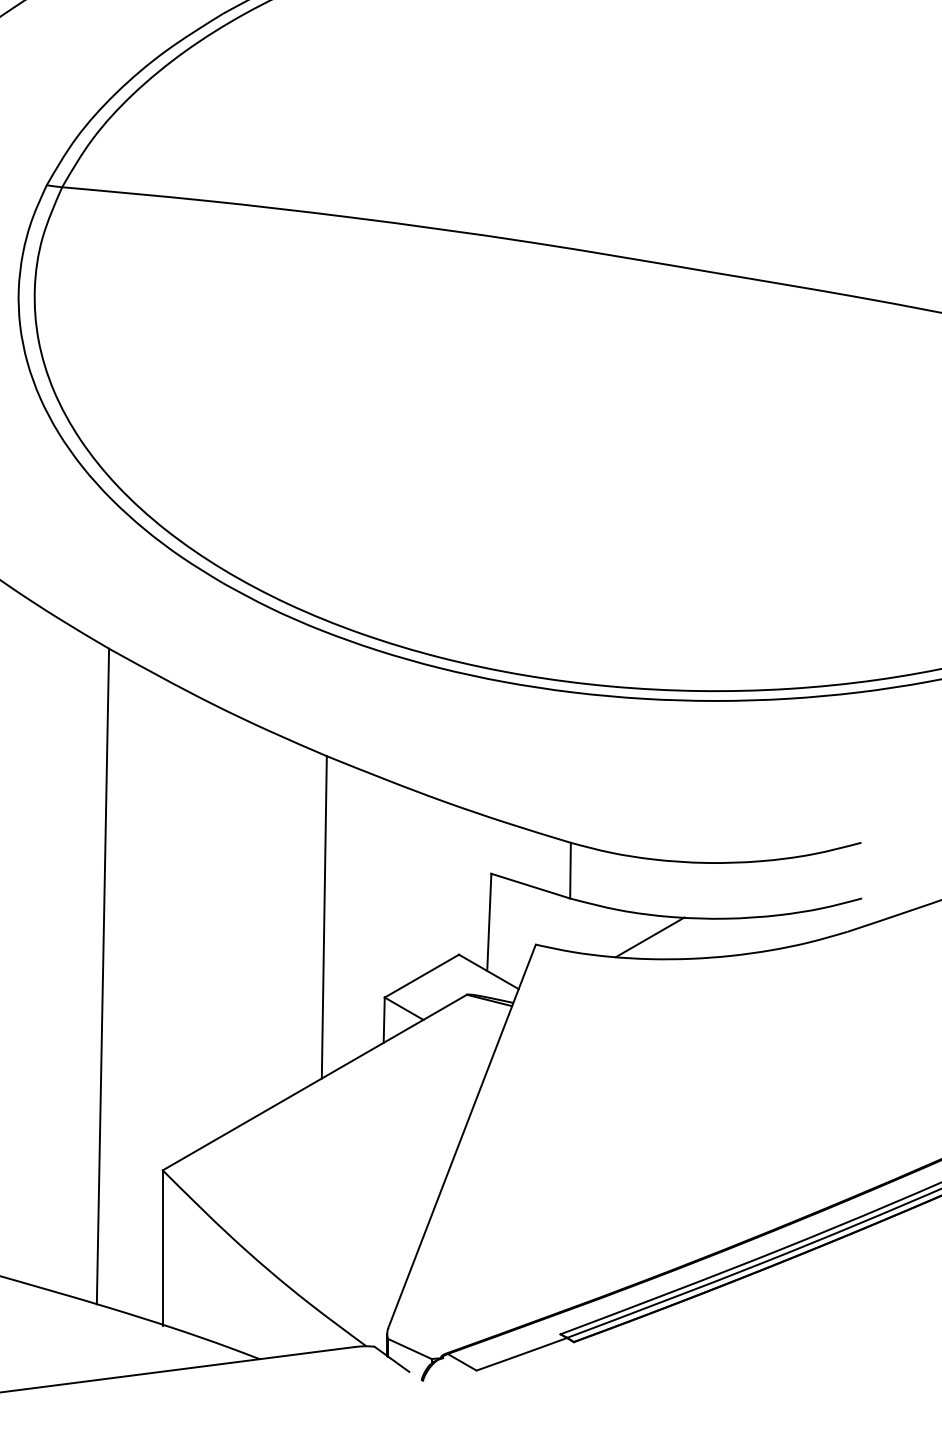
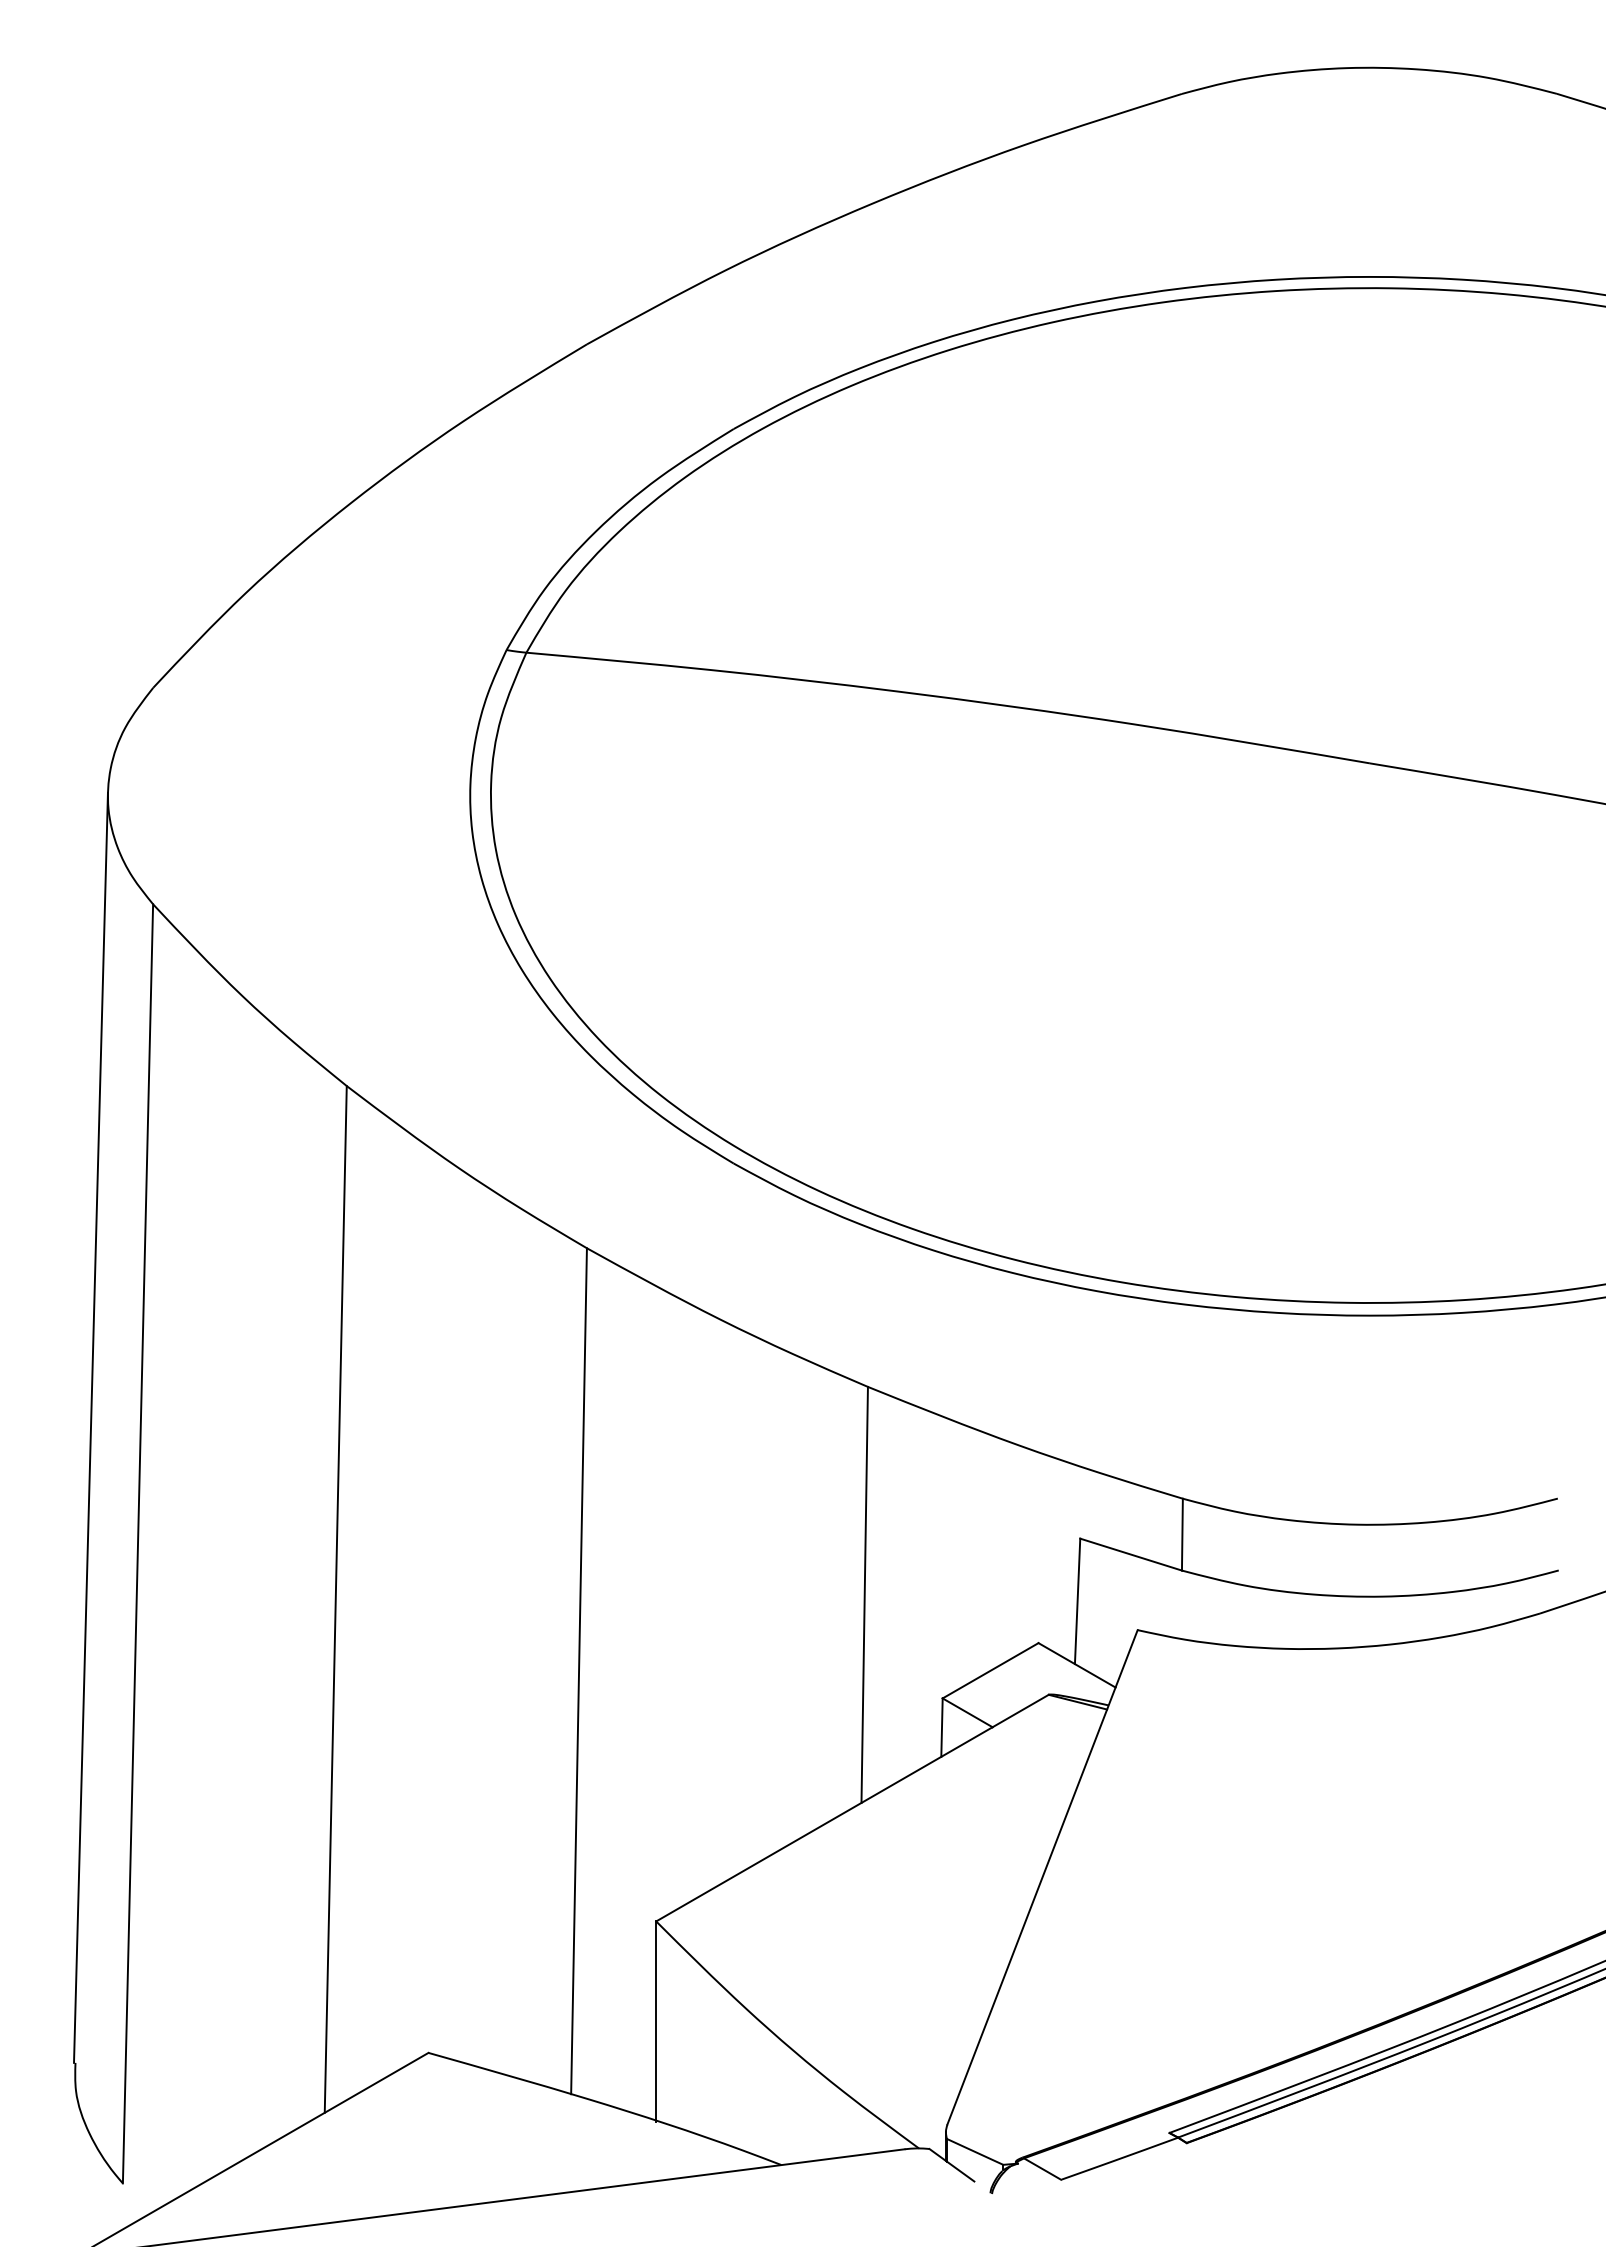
line: (649, 937) -> (1284, 1620), removed

